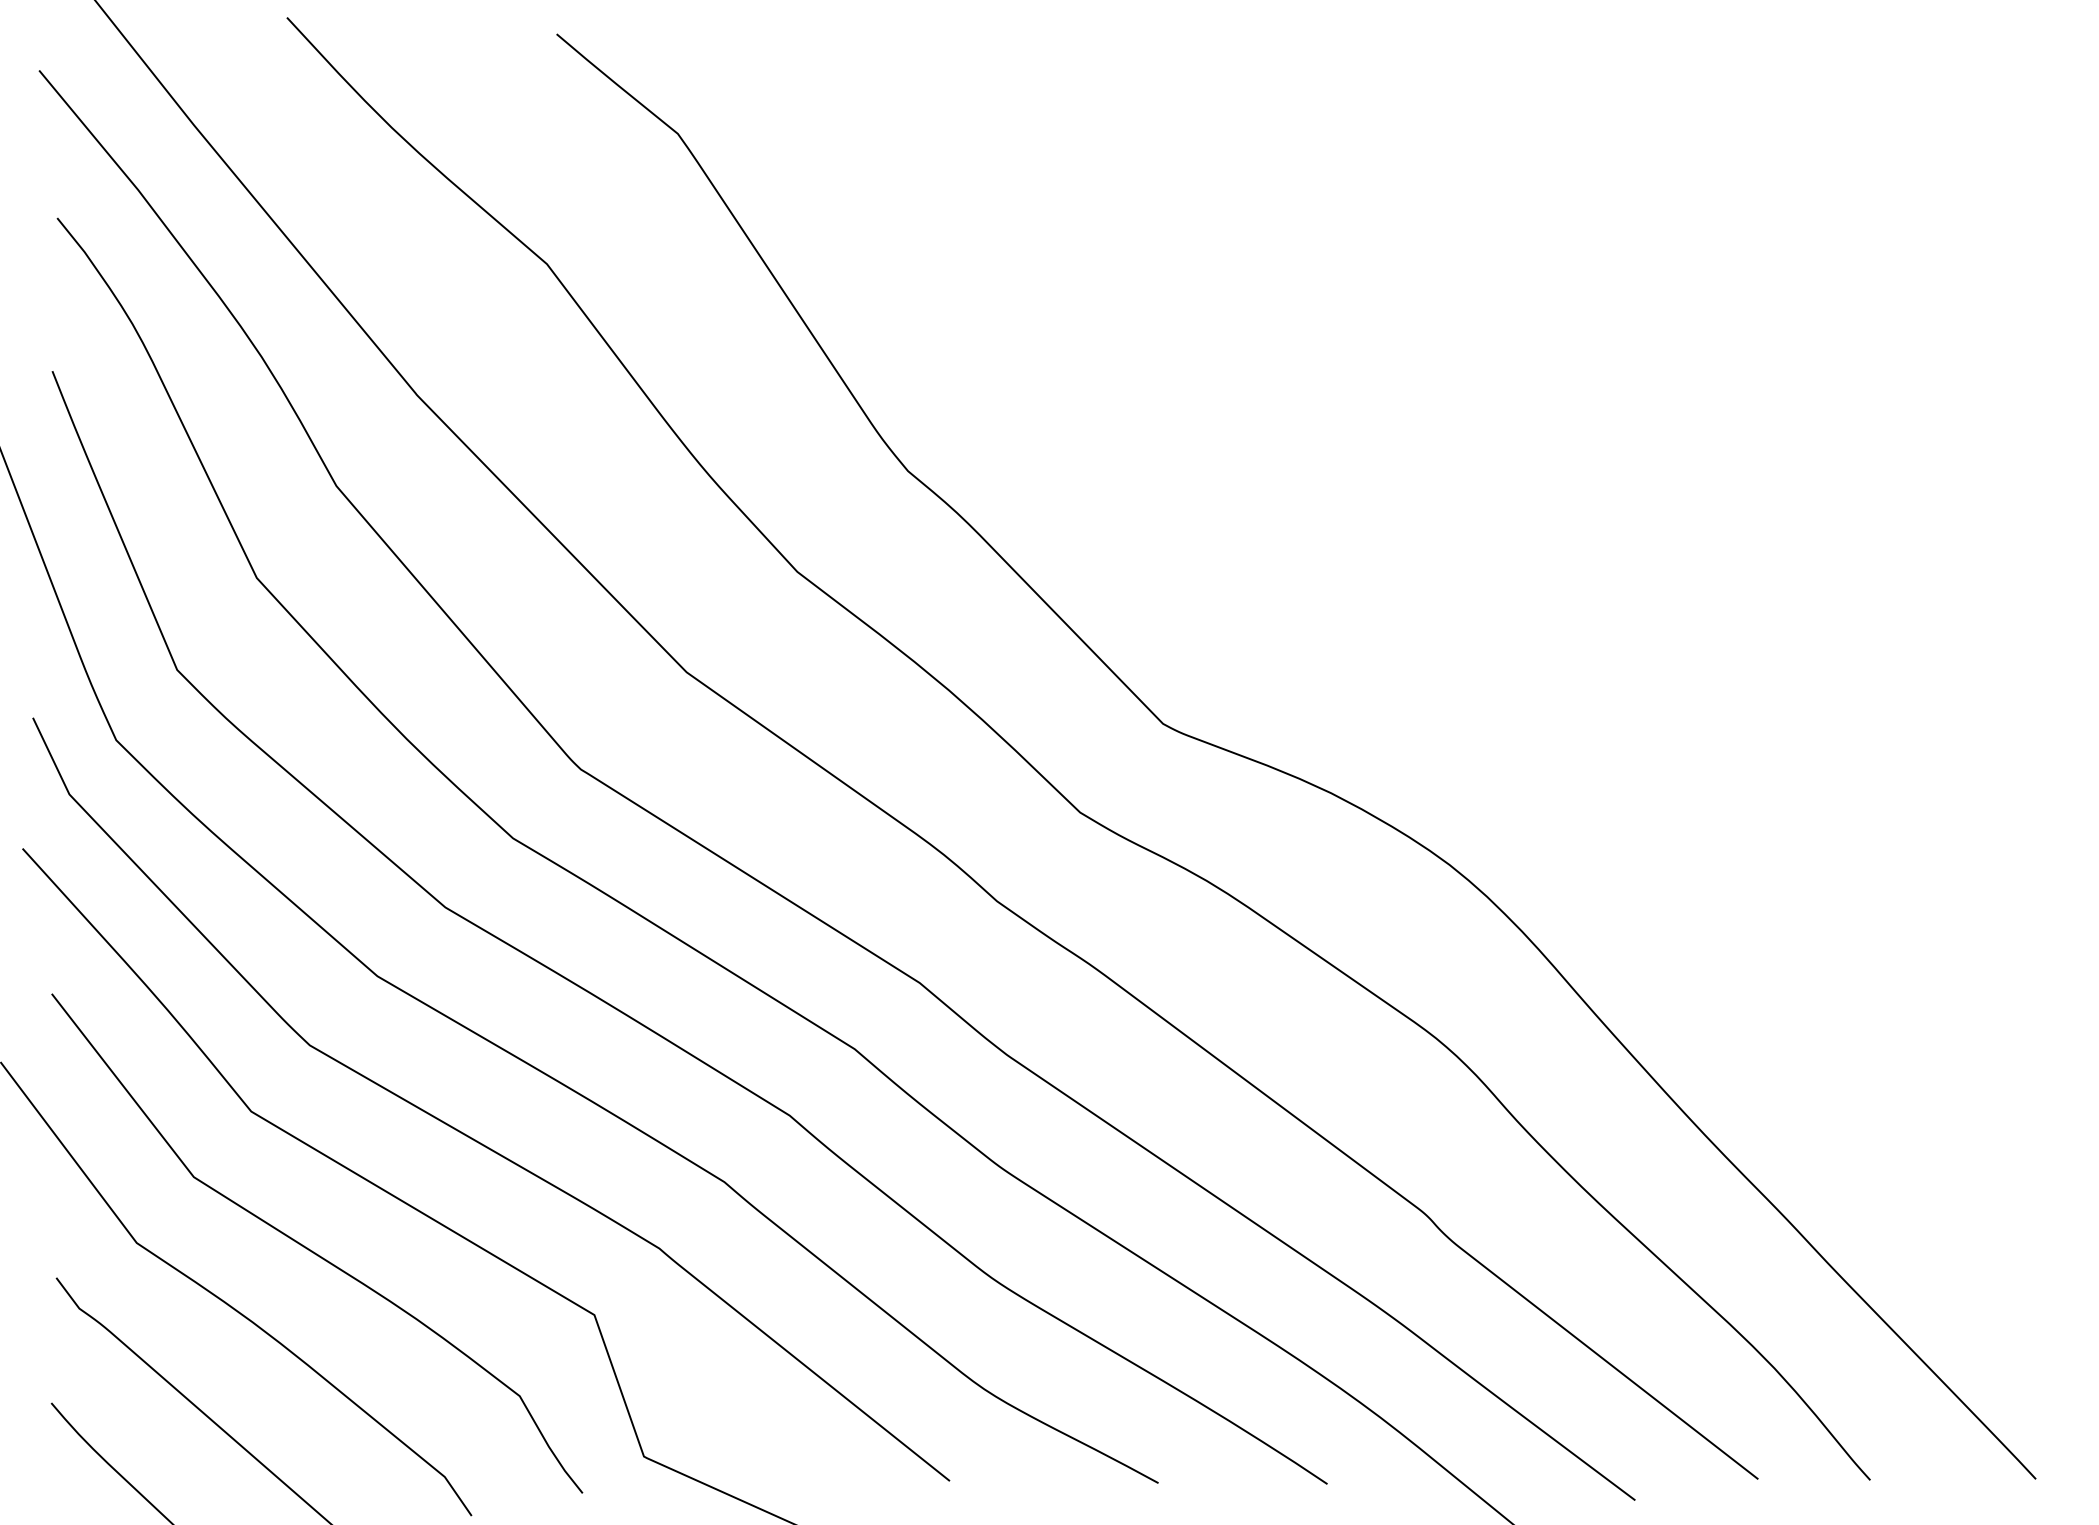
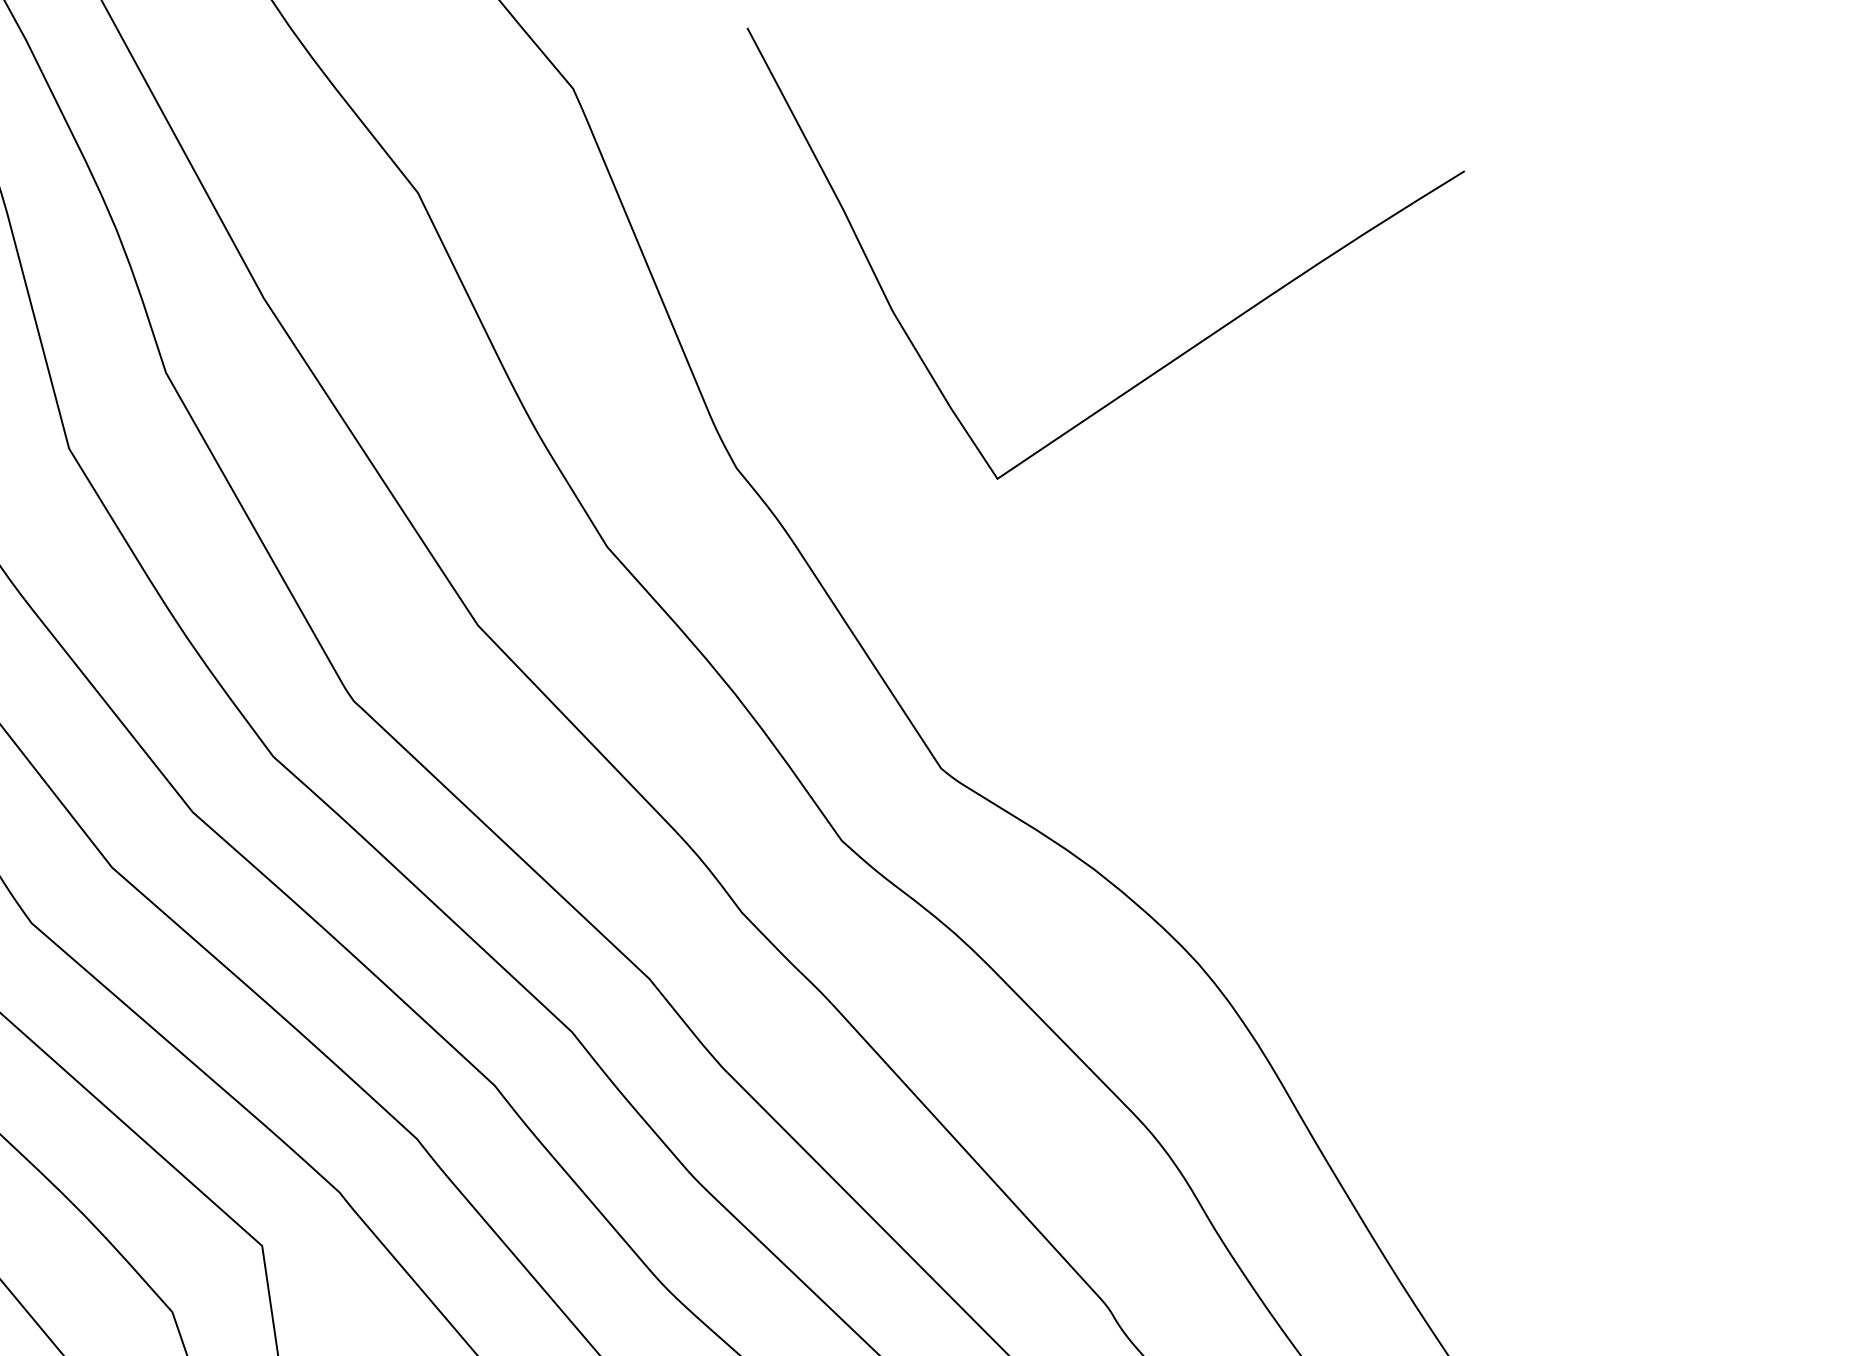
curve: (1276, 317) -> (1132, 386), added

